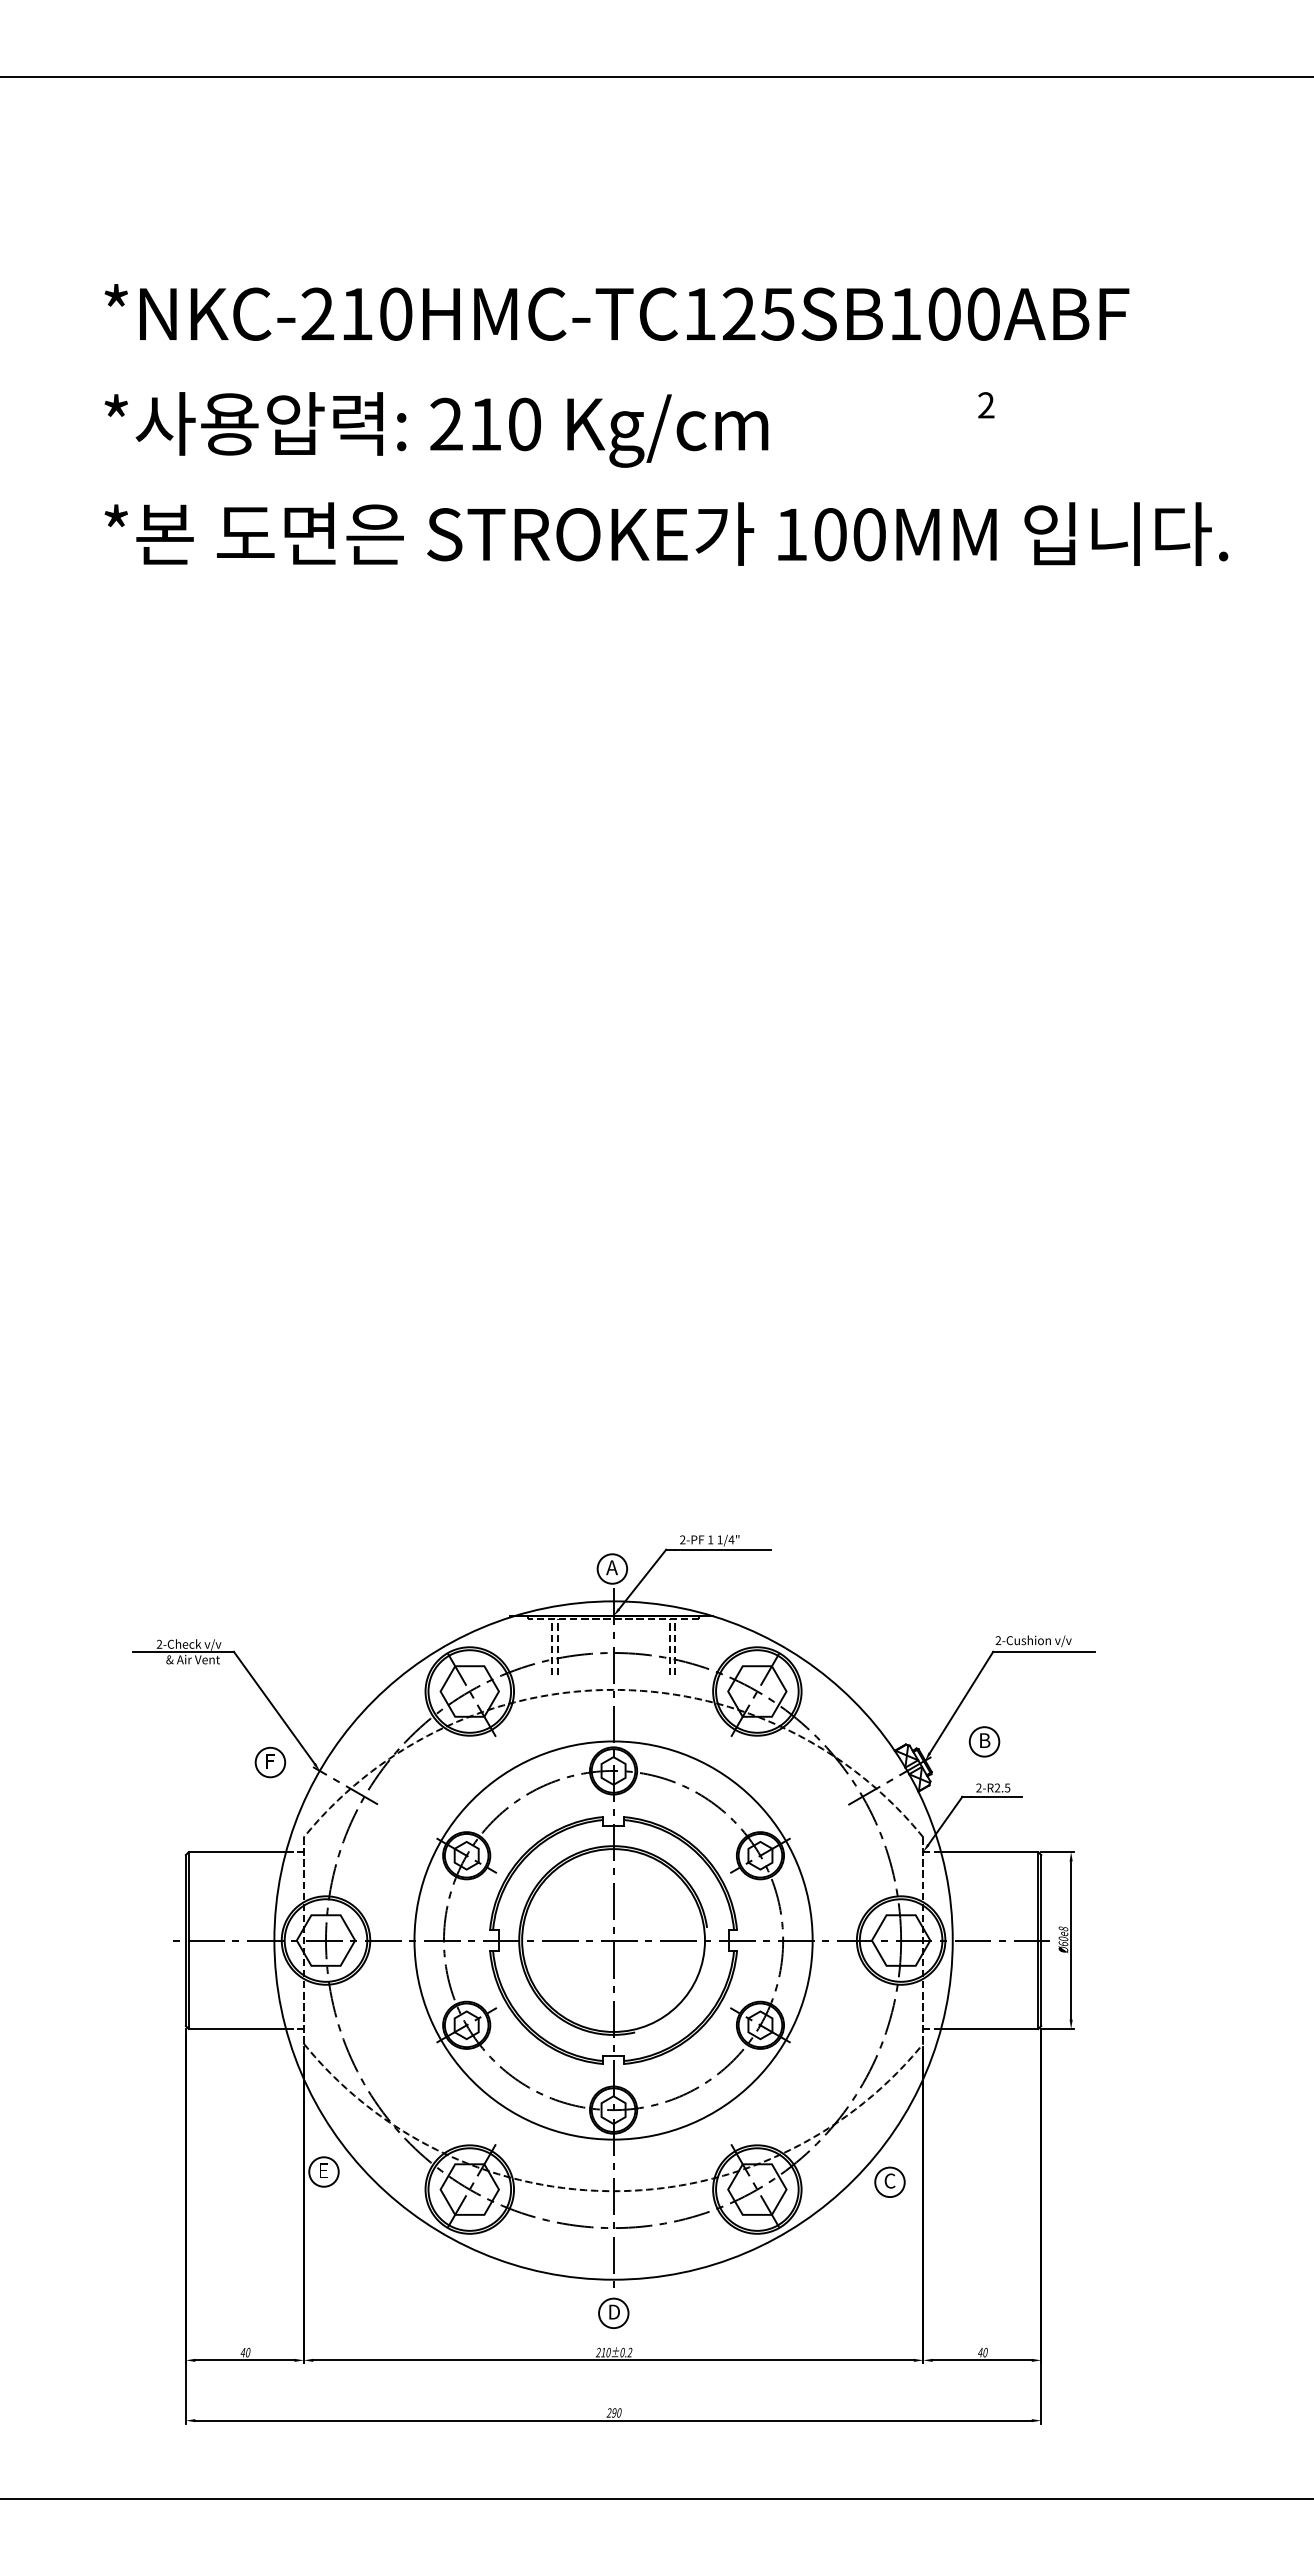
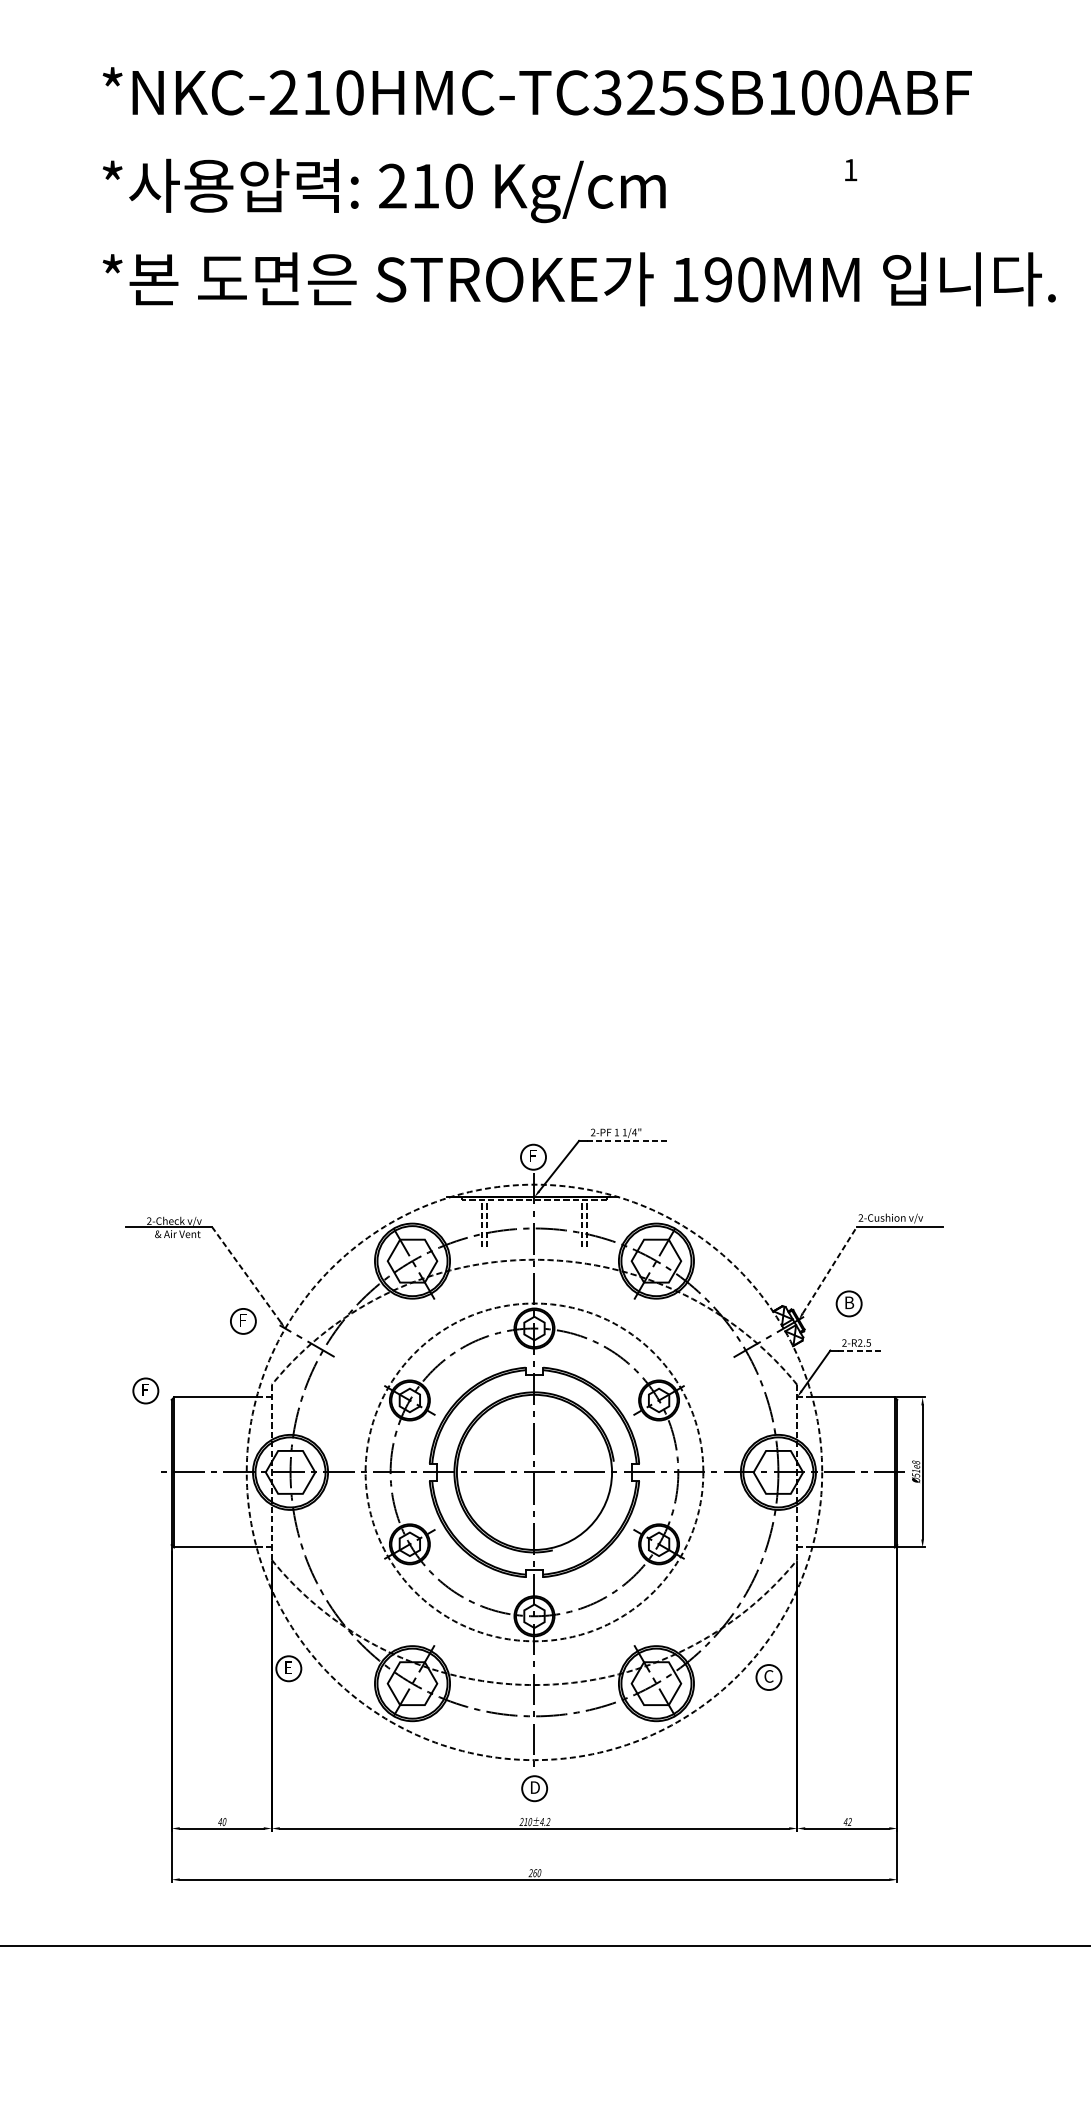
text: (699, 313) -> (607, 92), *NKC-210HMC-TC125SB100ABF -> *NKC-210HMC-TC325SB100ABF
text: (986, 405) -> (850, 170), 2 -> 1
text: (830, 534) -> (718, 279), 100MM -> 190MM
line: (723, 1549) -> (627, 1140), solid -> dashed
text: (611, 1567) -> (532, 1155), A -> F
line: (961, 1702) -> (829, 1270), solid -> dashed
line: (273, 1707) -> (245, 1274), solid -> dashed
line: (996, 1796) -> (859, 1350), solid -> dashed
part: (155, 1844) -> (145, 1390), added
circle: (613, 1940) -> (534, 1472), solid -> dashed
circle: (613, 1940) -> (534, 1472), solid -> dashed
text: (1063, 1941) -> (916, 1473), Ø60e8 -> Ø51e8
text: (622, 2352) -> (542, 1821), 210±0.2 -> 210±4.2
text: (984, 2352) -> (849, 1821), 40 -> 42
text: (614, 2412) -> (535, 1872), 290 -> 260

